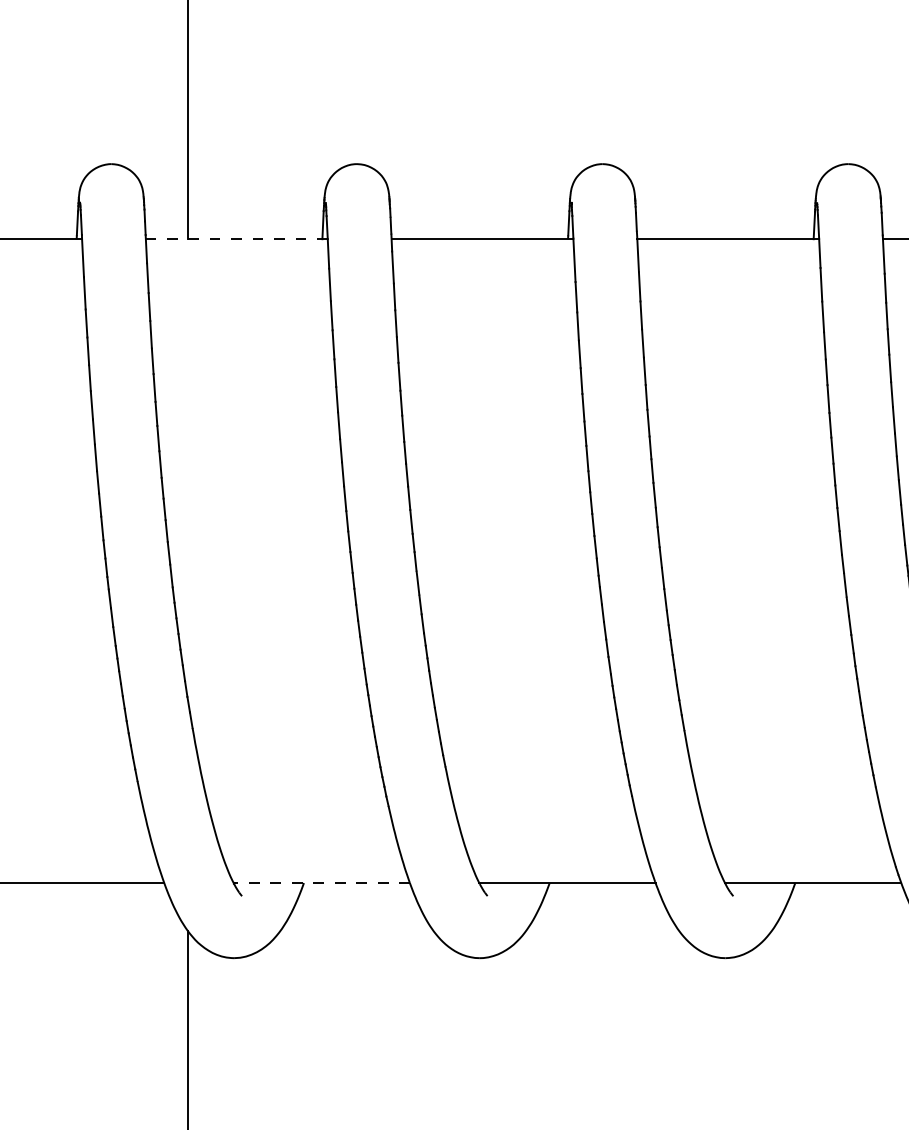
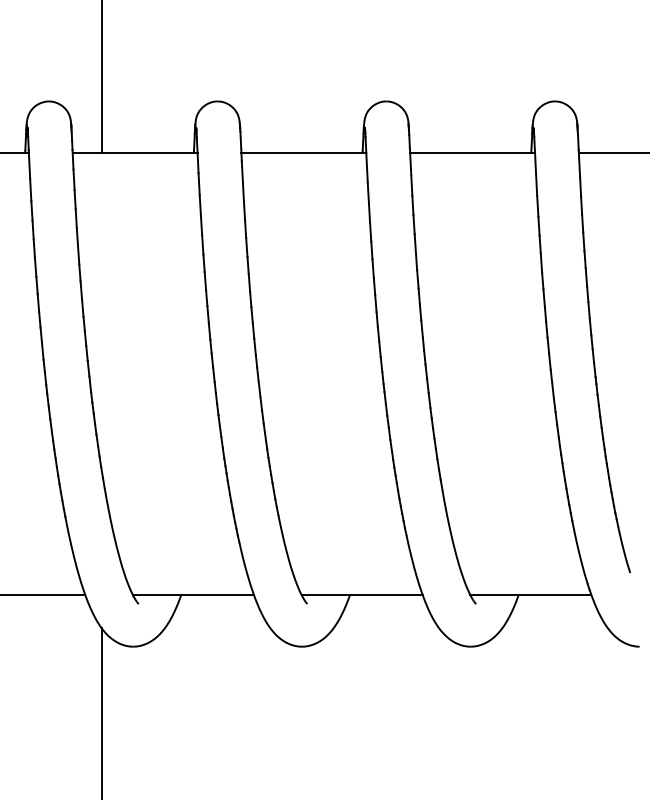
line: (235, 239) -> (134, 153), dashed -> solid
line: (321, 883) -> (193, 595), dashed -> solid

